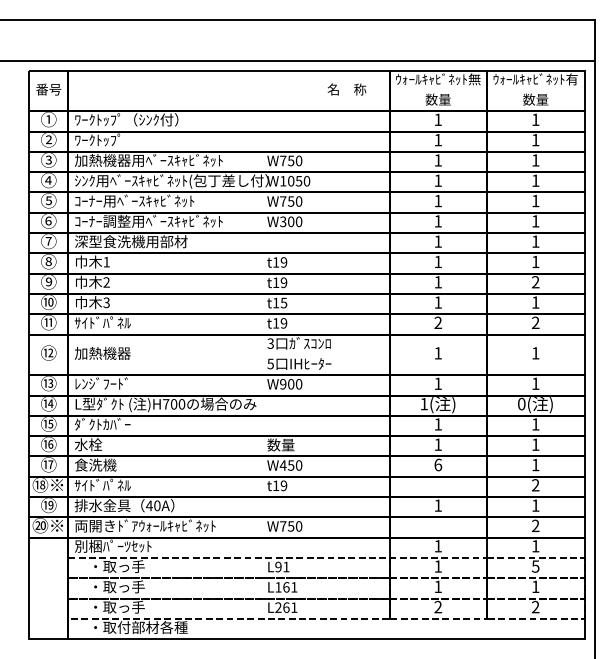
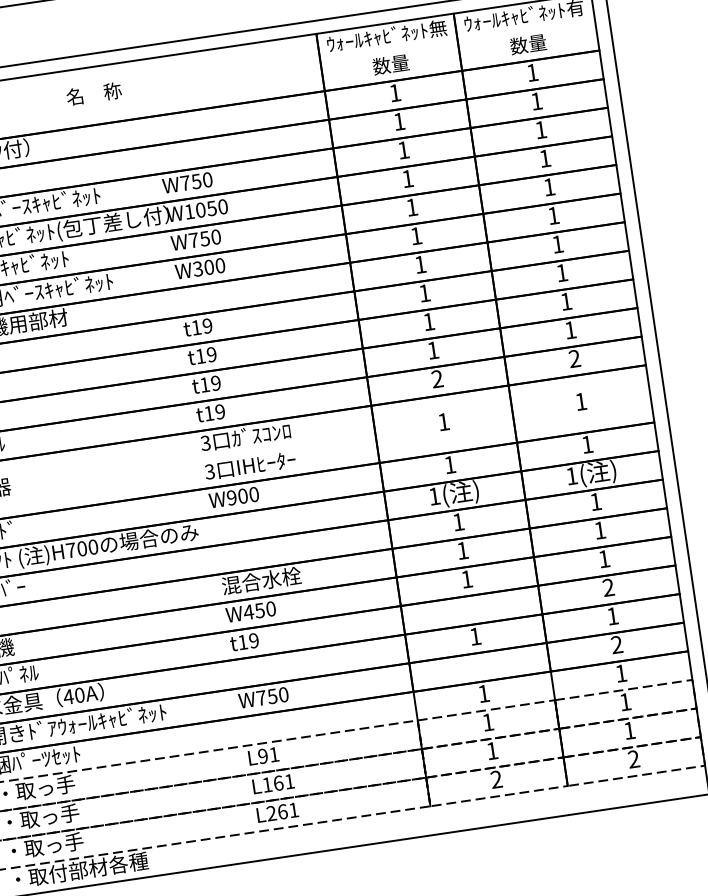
text: (346, 89) -> (93, 93), moved
text: (535, 282) -> (566, 301), 2 -> 1
text: (283, 302) -> (215, 382), t15 -> t19
text: (270, 363) -> (209, 471), 5 -> 3
text: (521, 403) -> (571, 475), 0( -> 1(
text: (295, 444) -> (261, 580), 数量 -> 混合水栓
text: (438, 464) -> (467, 578), 6 -> 1
text: (535, 566) -> (625, 702), 5 -> 1

